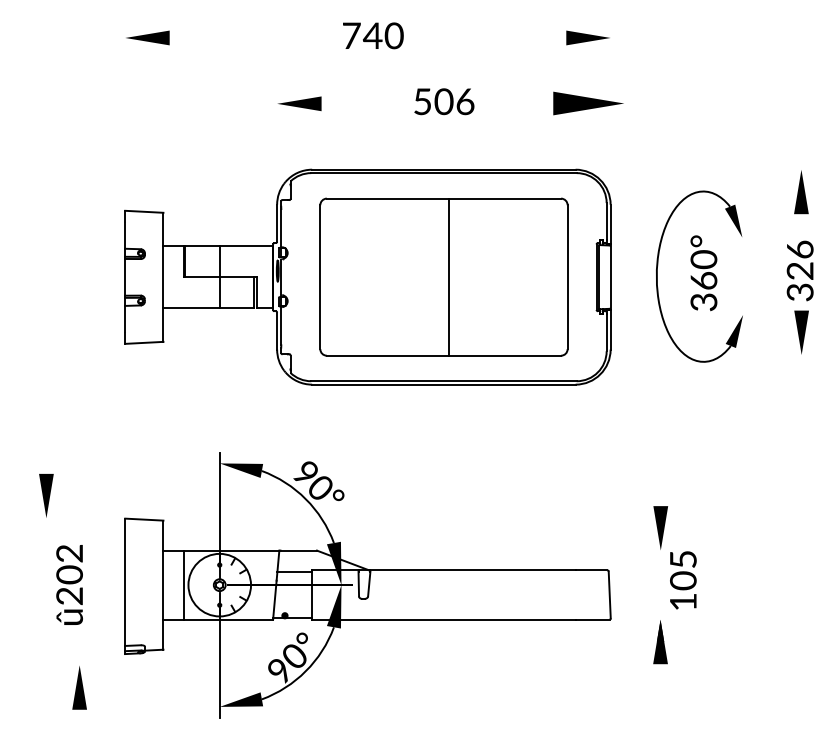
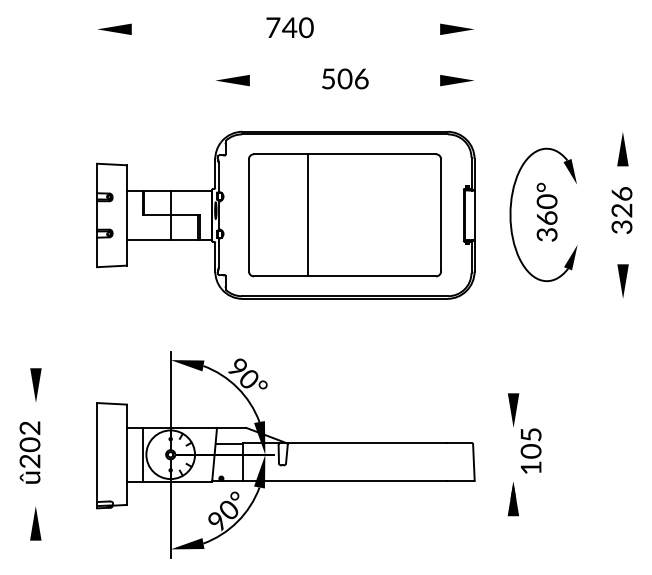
part: (587, 103) -> (456, 80), size x0.62
line: (448, 277) -> (307, 215), moved
part: (800, 332) -> (622, 281), moved
text: (68, 584) -> (29, 452), moved
part: (79, 687) -> (35, 523), moved

